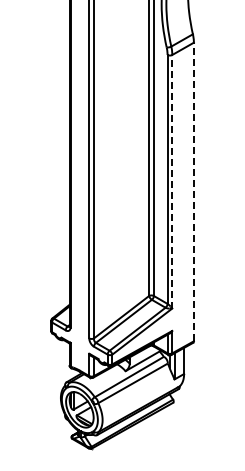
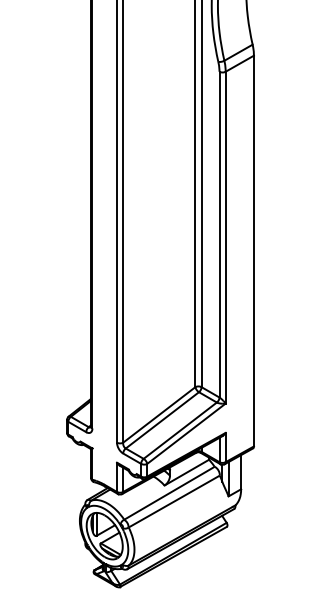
line: (172, 181) -> (225, 237), dashed -> solid
line: (193, 191) -> (253, 250), dashed -> solid

